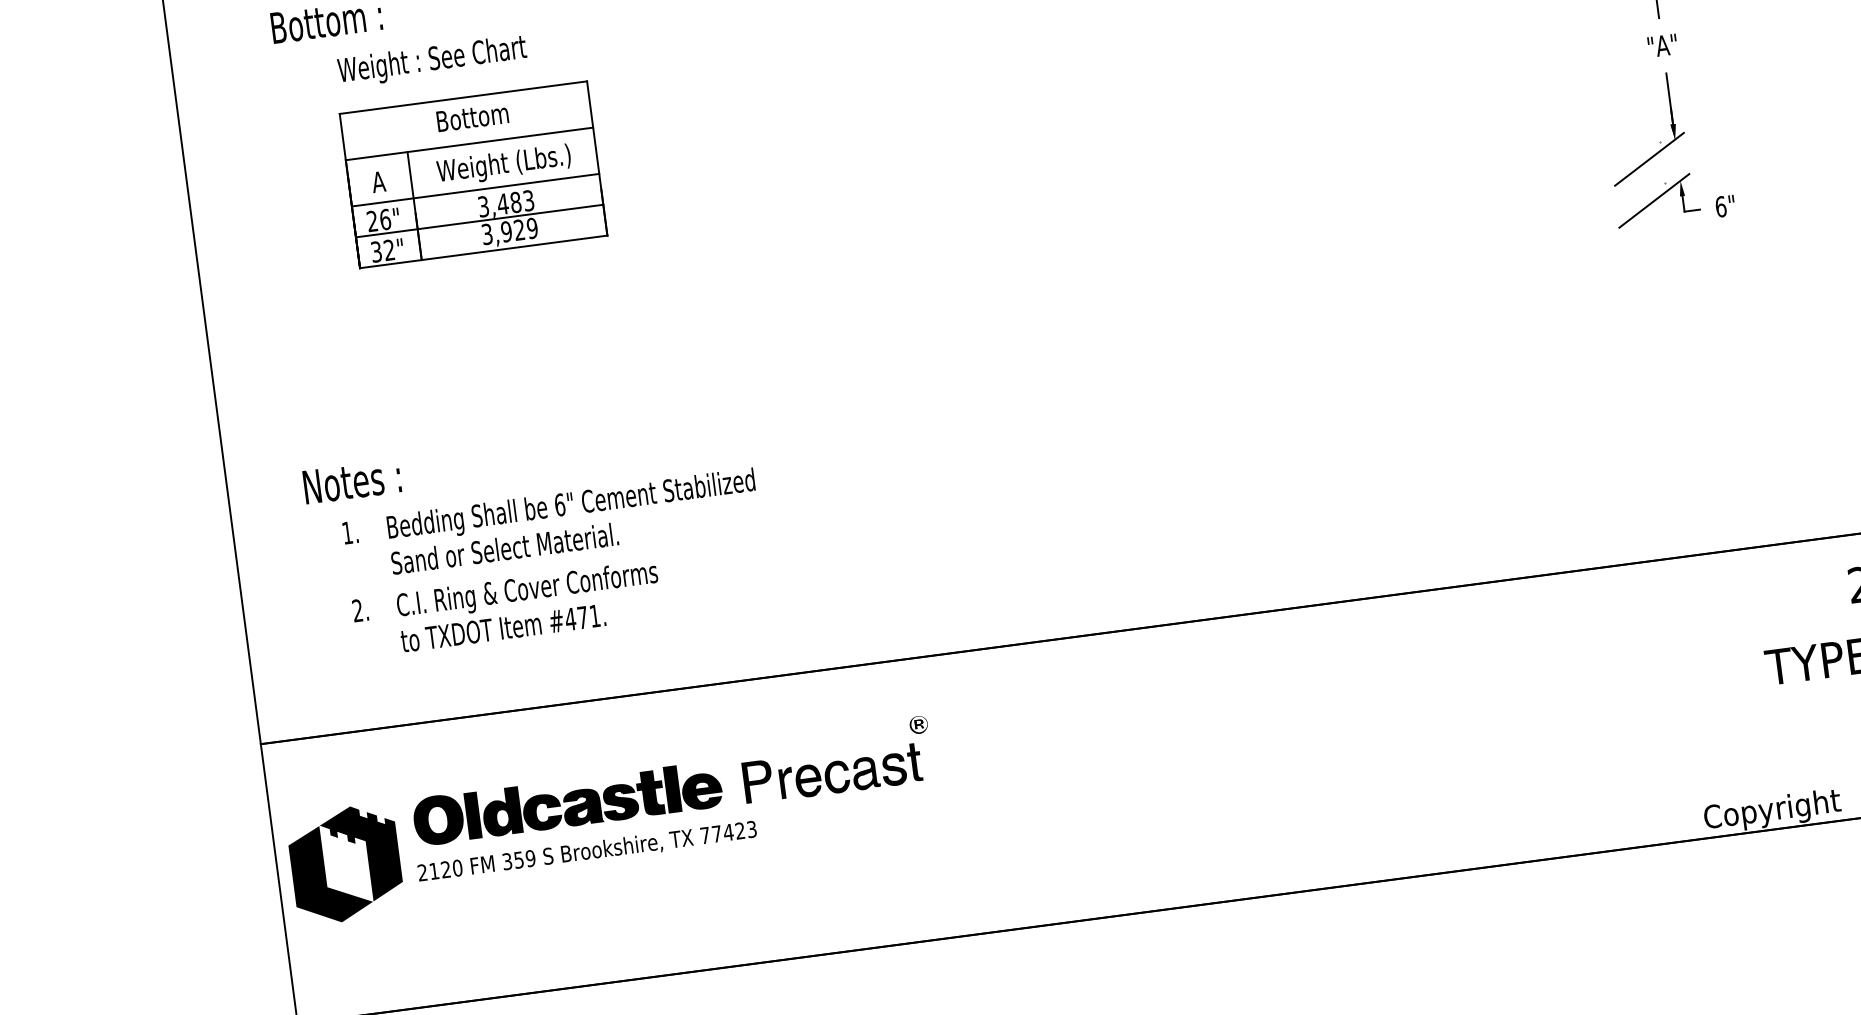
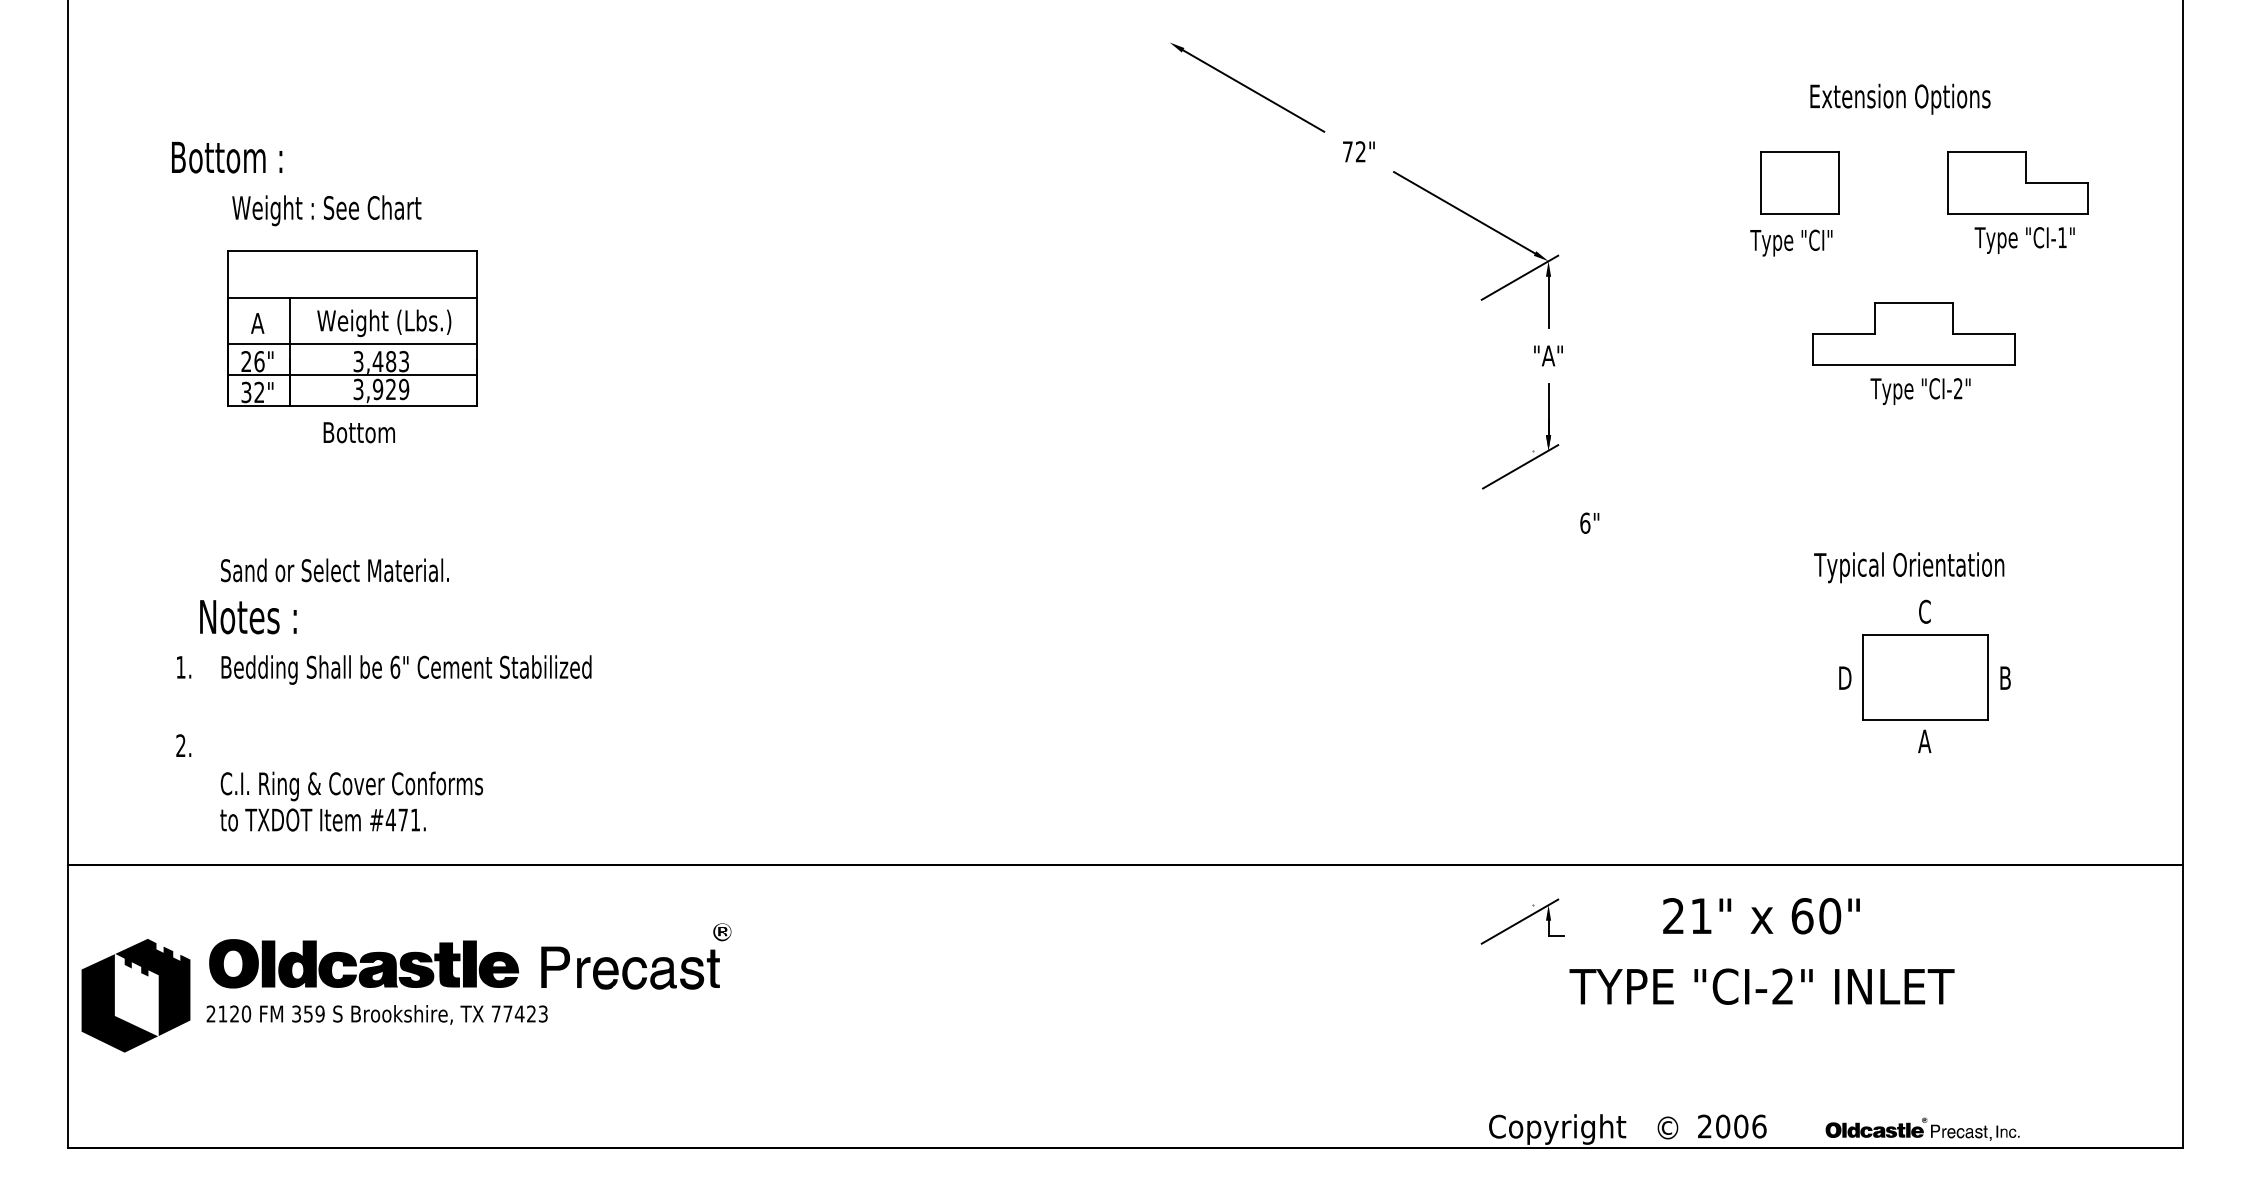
text: (471, 117) -> (358, 432), moved
part: (1656, 200) -> (1522, 921), moved
text: (352, 482) -> (248, 617), moved
text: (504, 548) -> (334, 570), moved
text: (529, 606) -> (351, 801), moved

